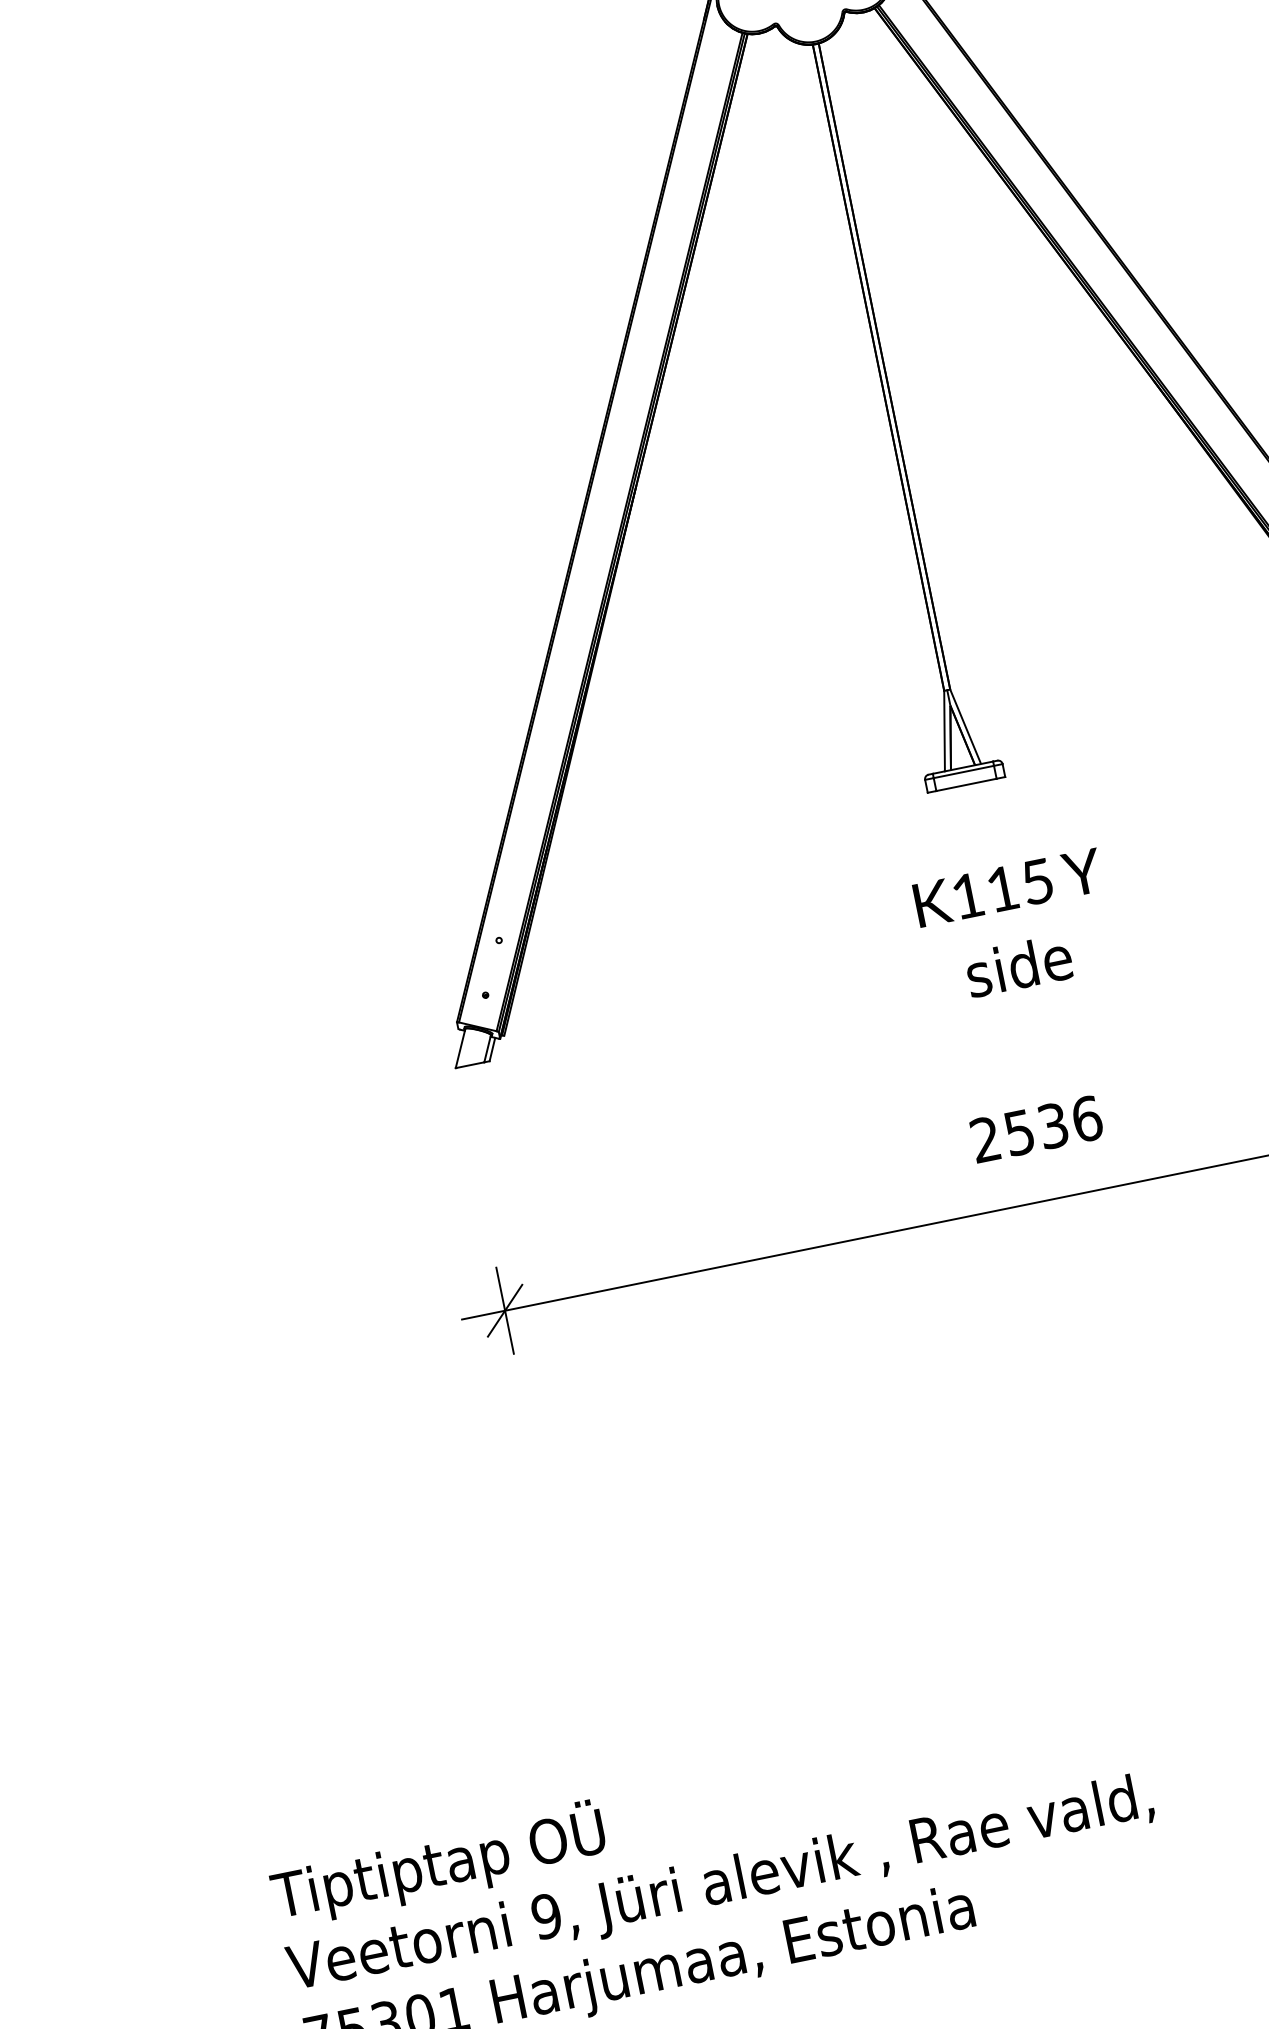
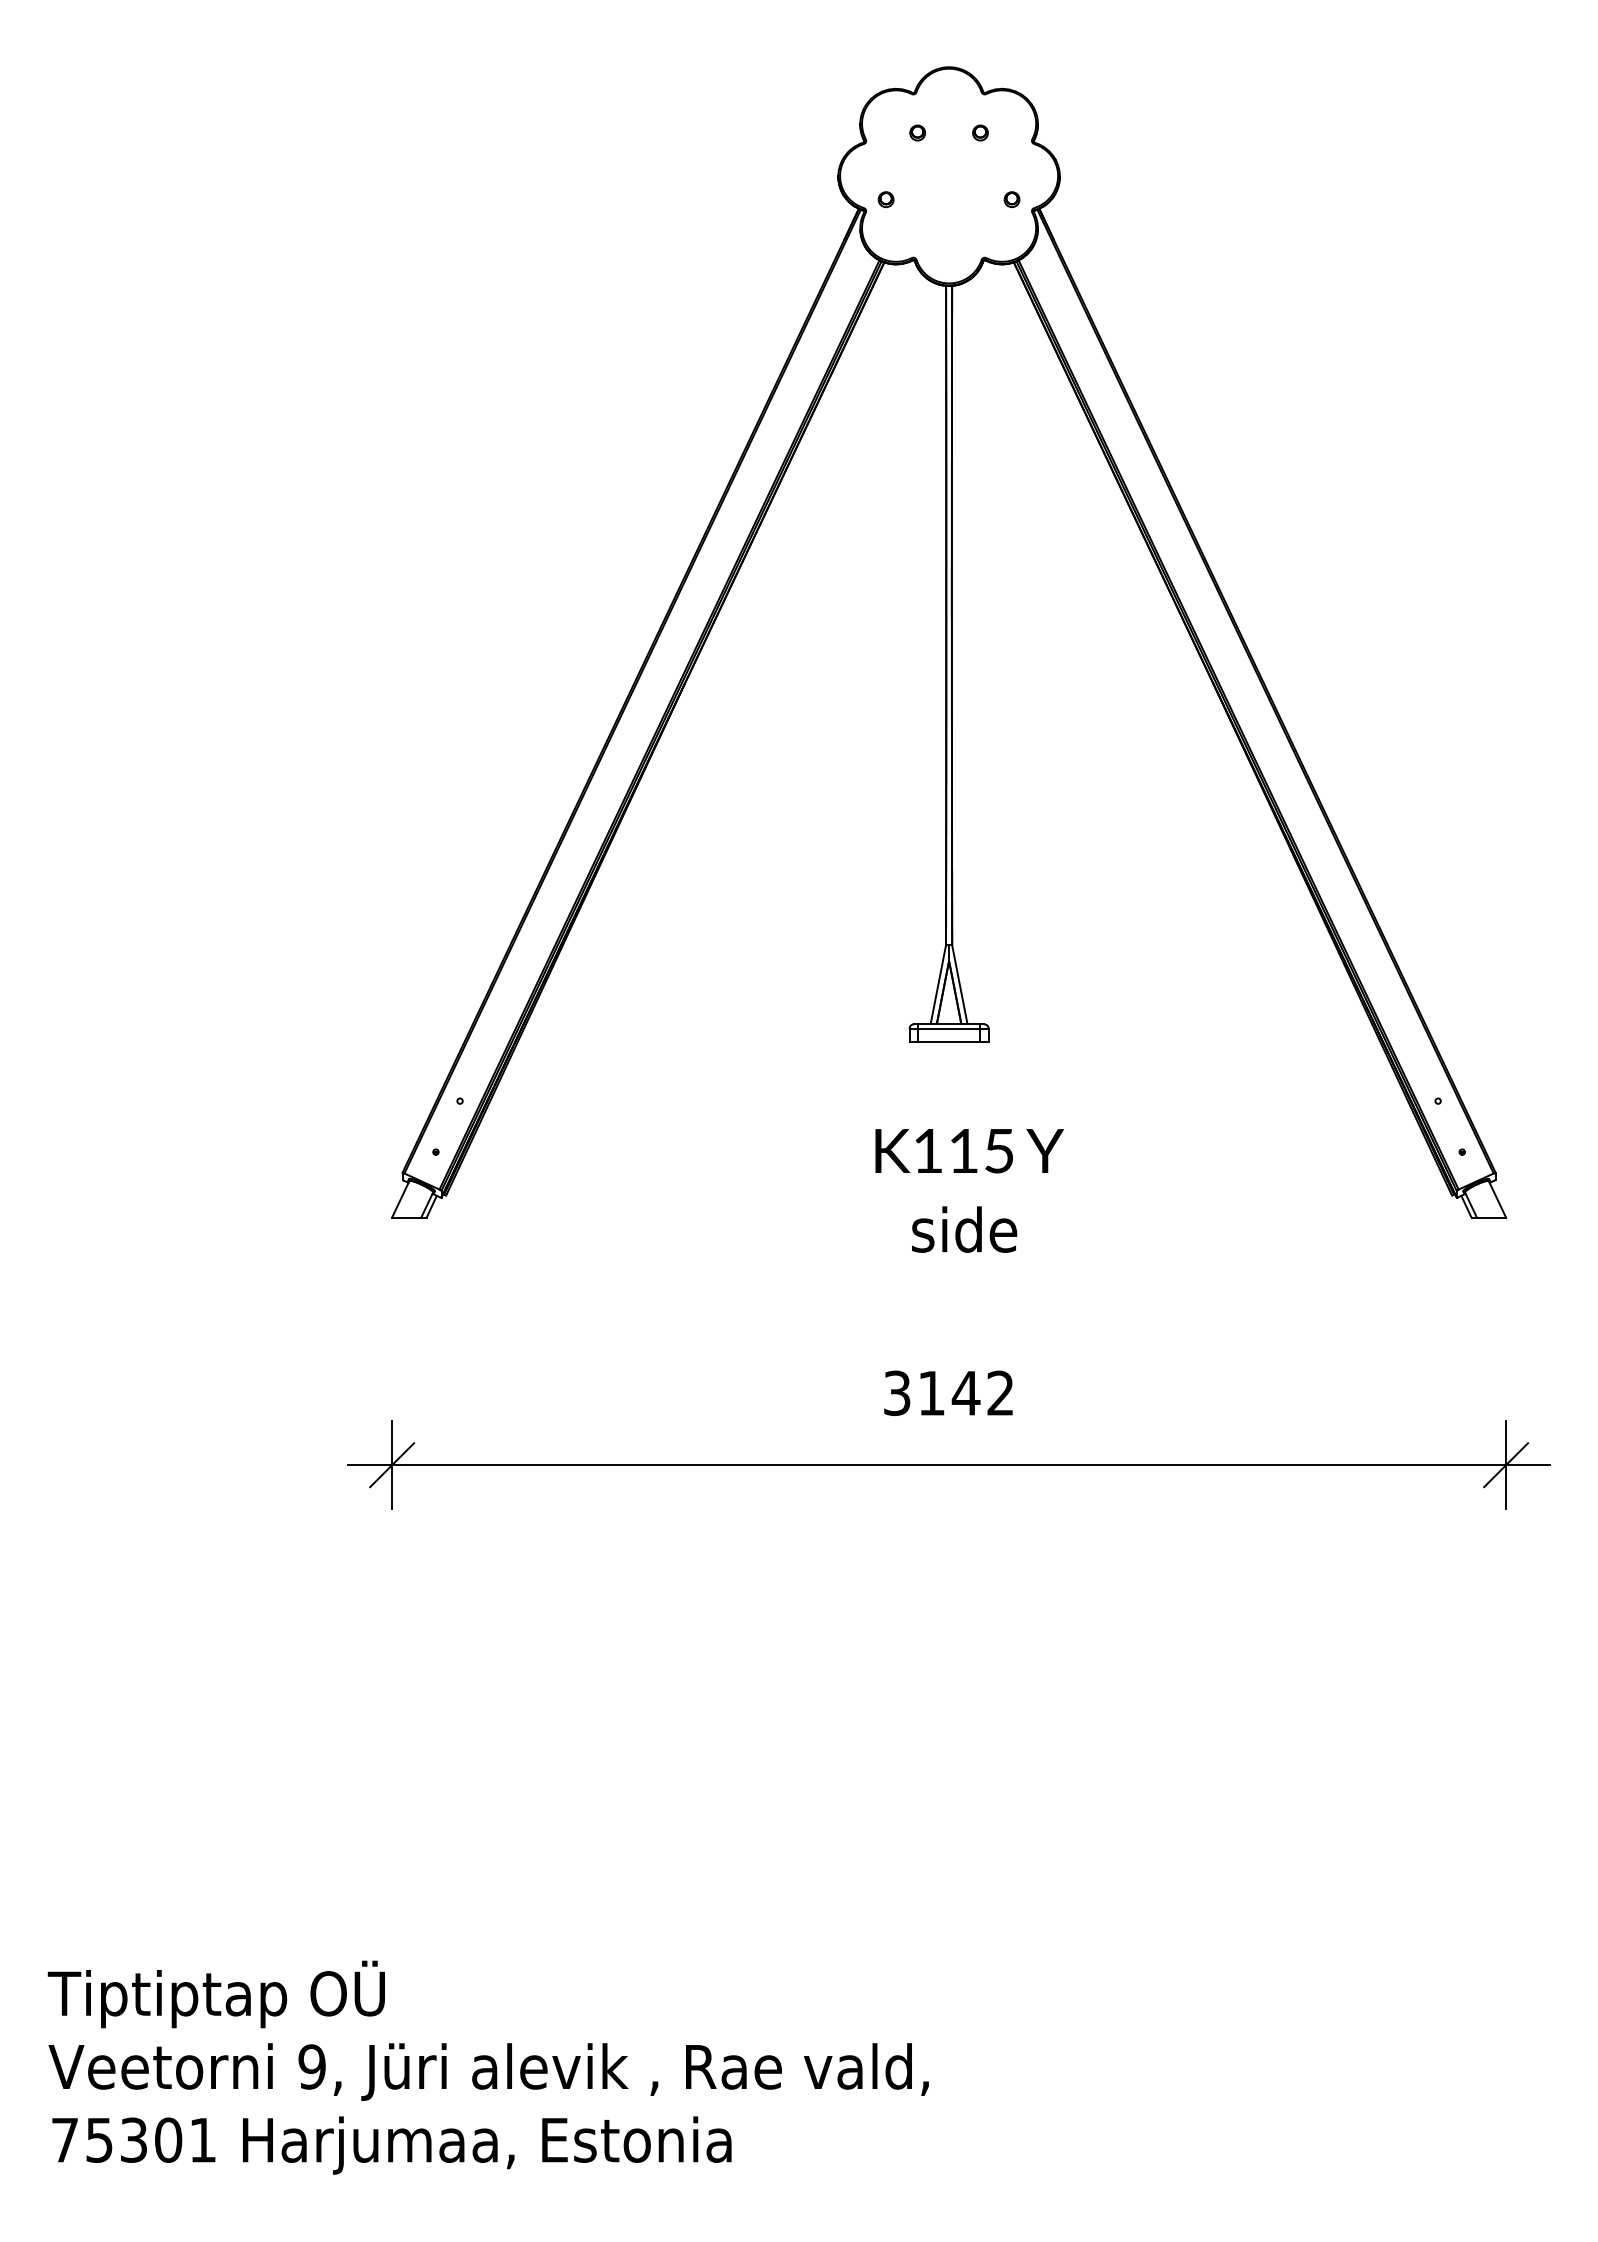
text: (1036, 1129) -> (949, 1393), 2536 -> 3142

